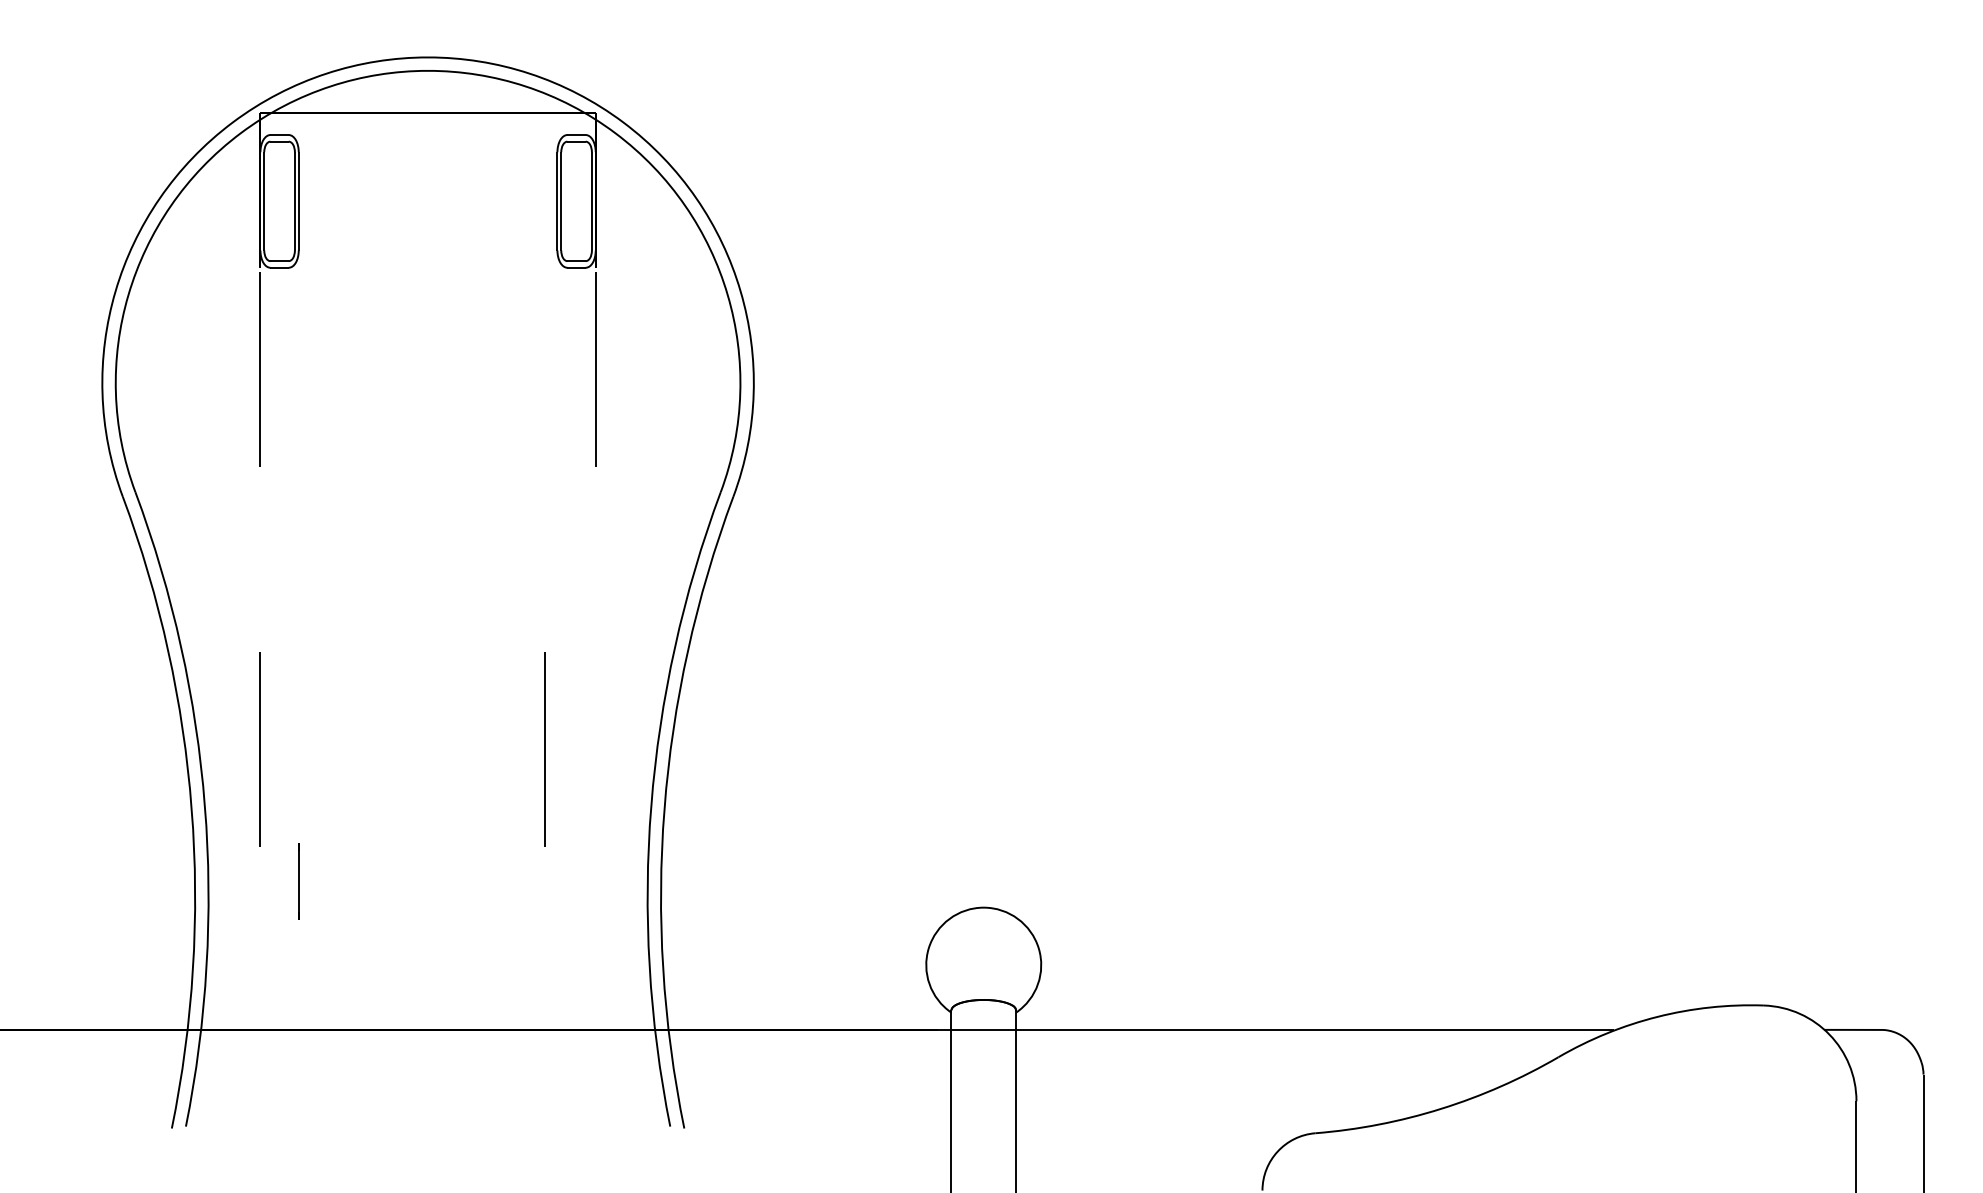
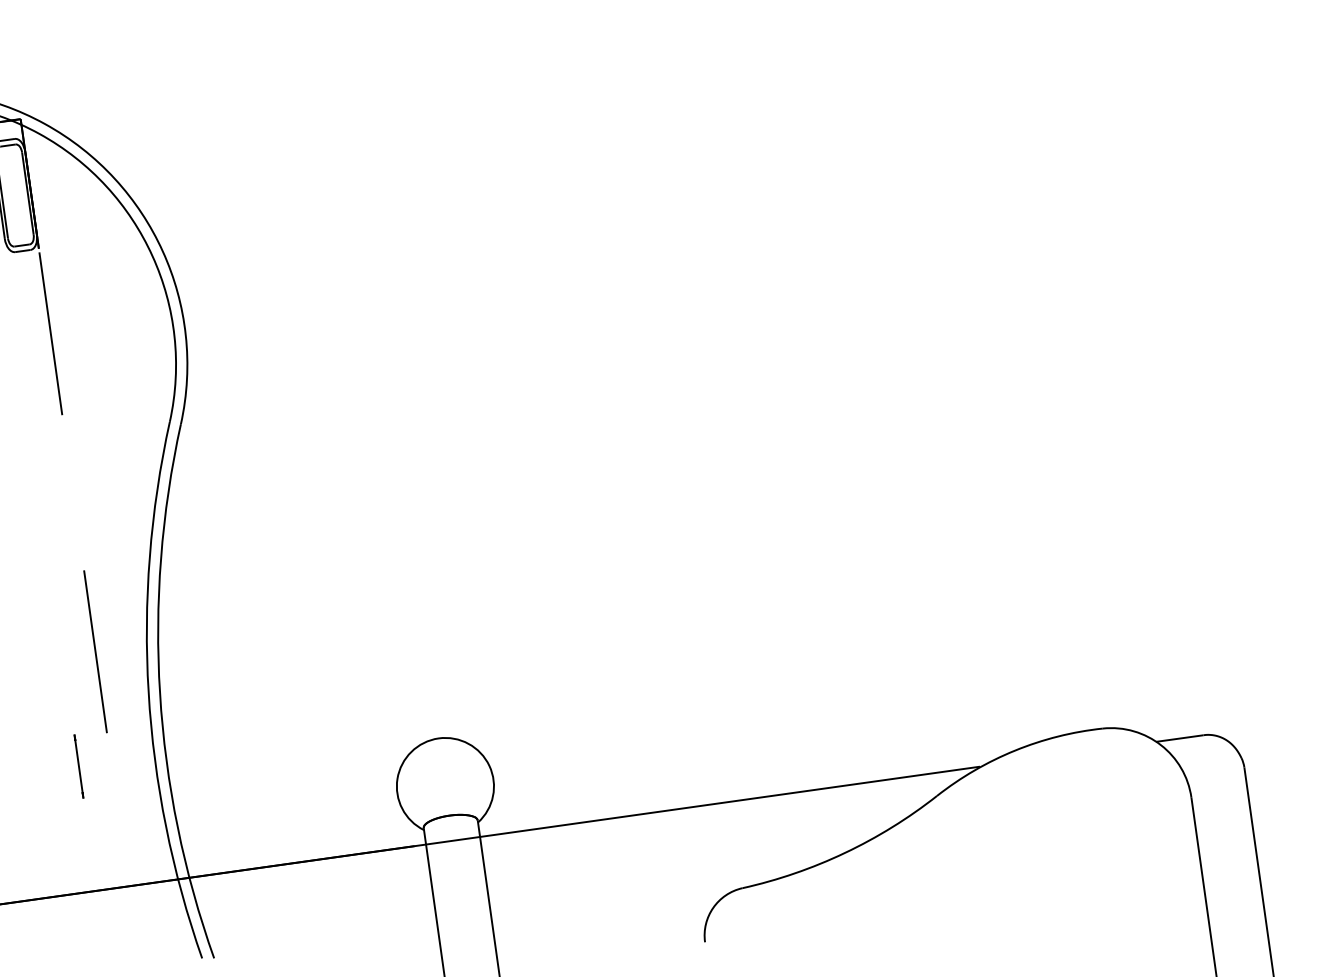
line: (544, 749) -> (95, 651), moved
line: (556, 881) -> (78, 766), added

